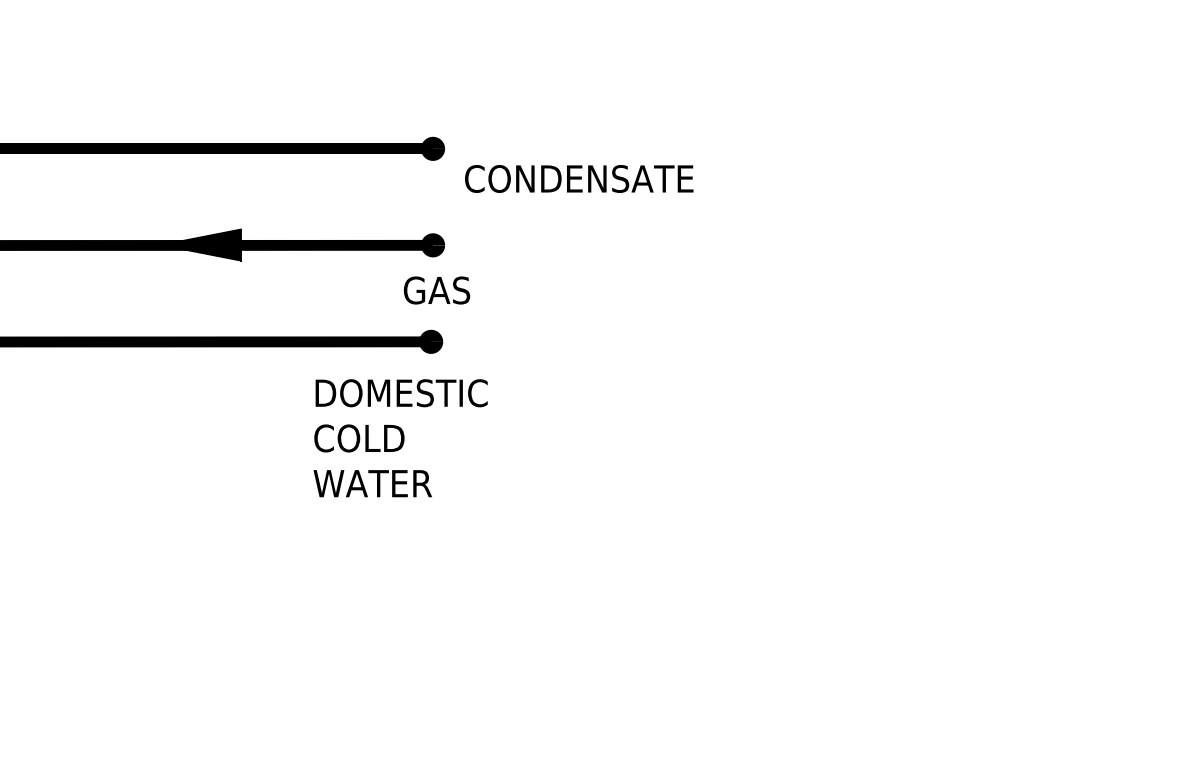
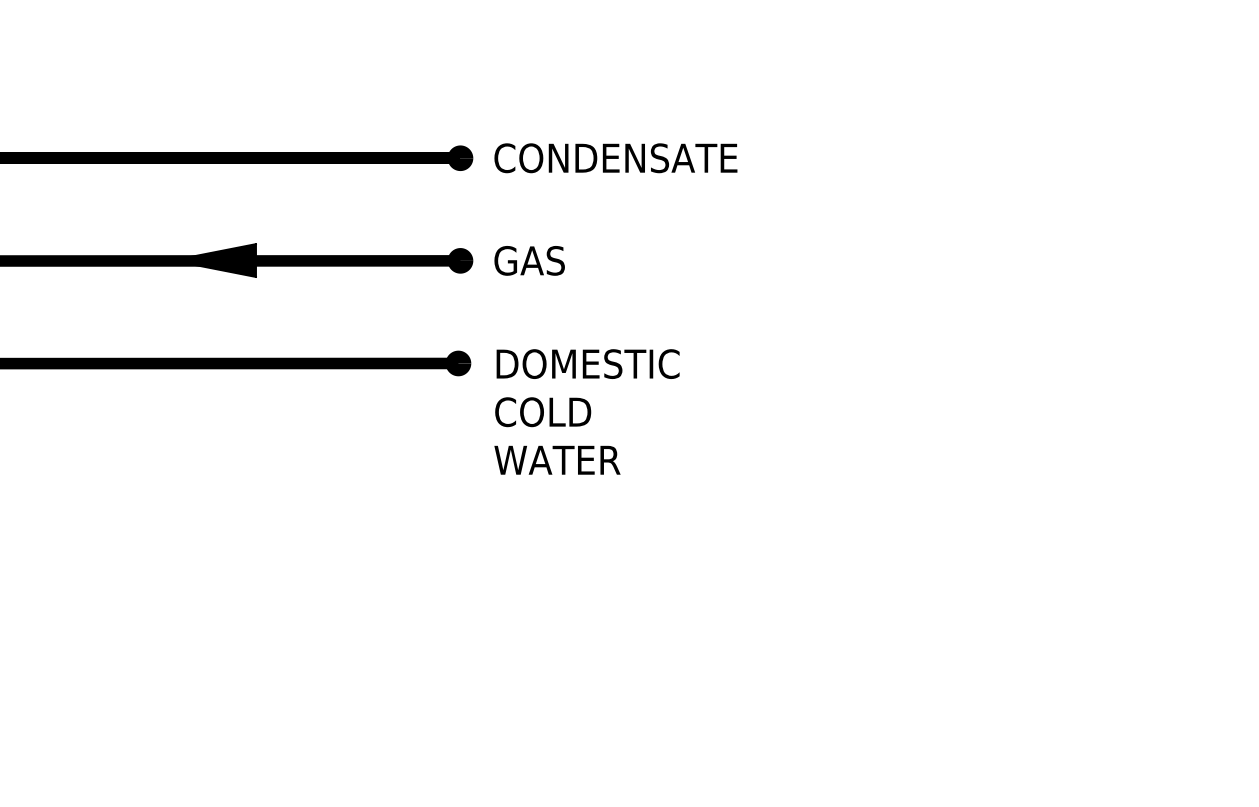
text: (578, 179) -> (615, 158), moved
text: (436, 290) -> (529, 260), moved
text: (400, 437) -> (586, 411), moved

